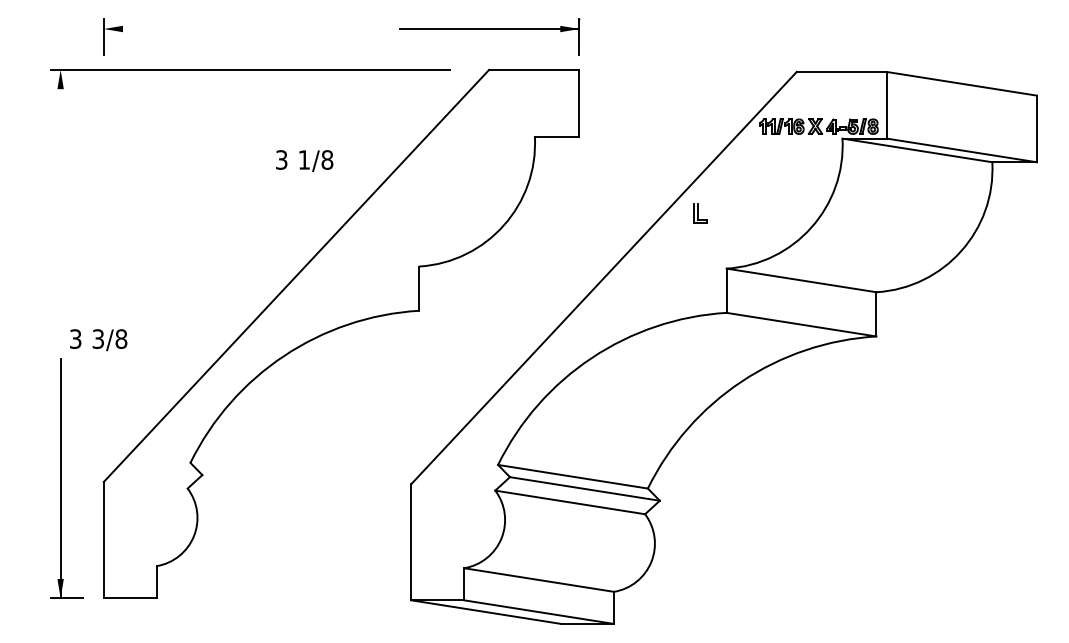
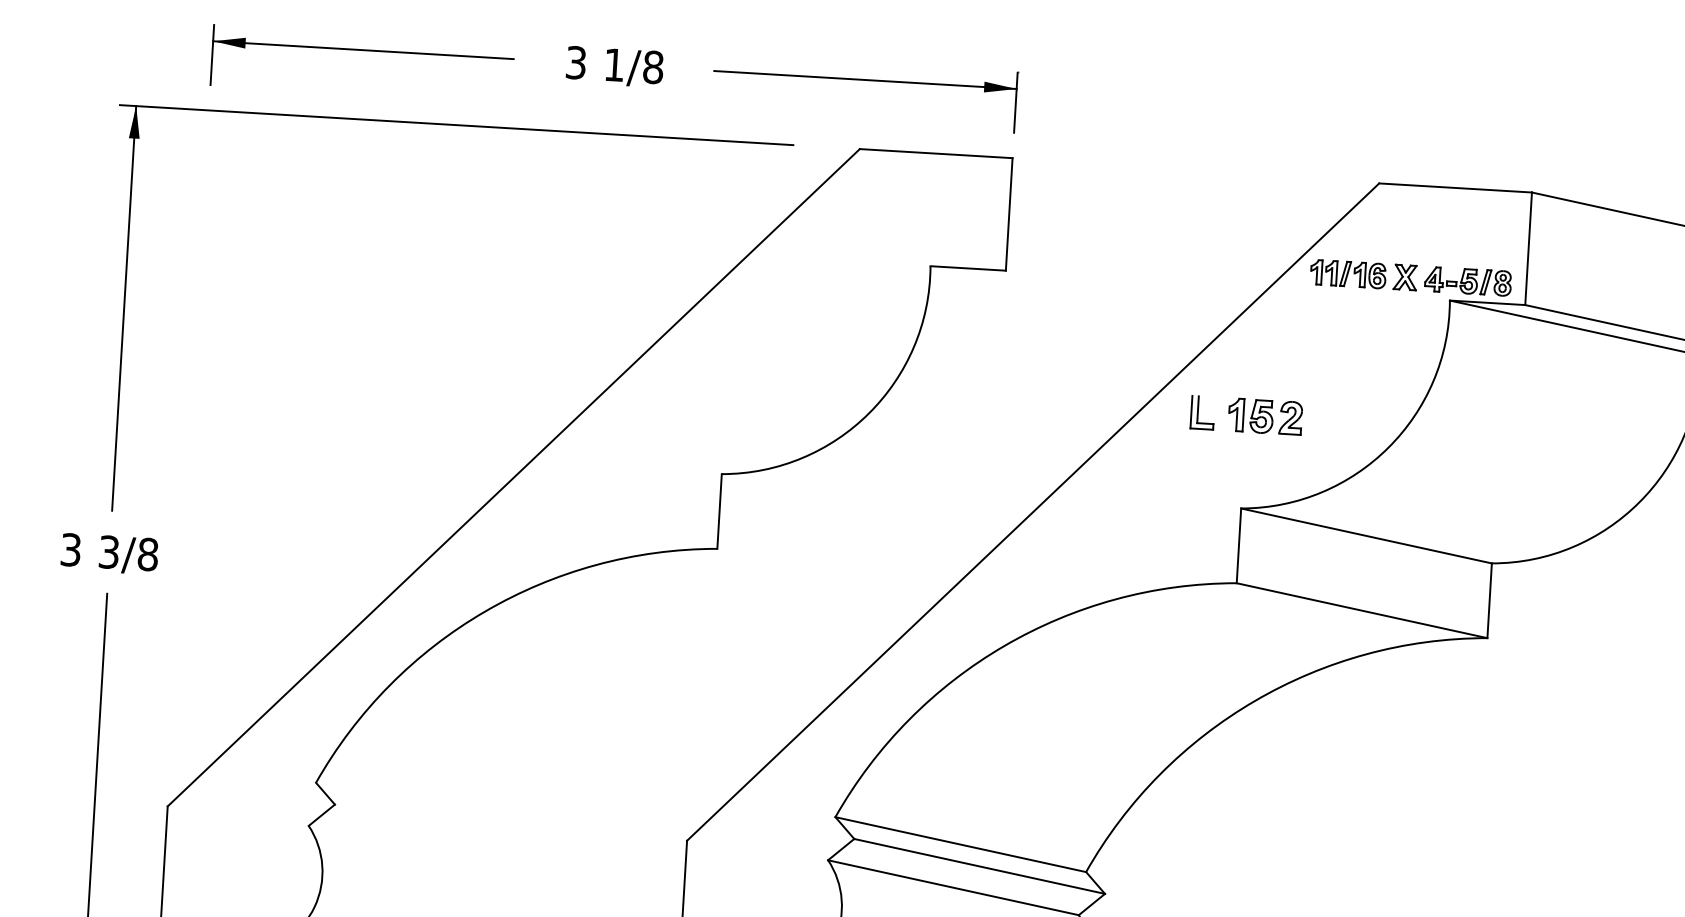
line: (192, 29) -> (362, 50), added
text: (304, 160) -> (614, 65), moved
line: (60, 189) -> (123, 307), added
part: (737, 213) -> (1265, 416), added
text: (98, 340) -> (109, 554), moved

